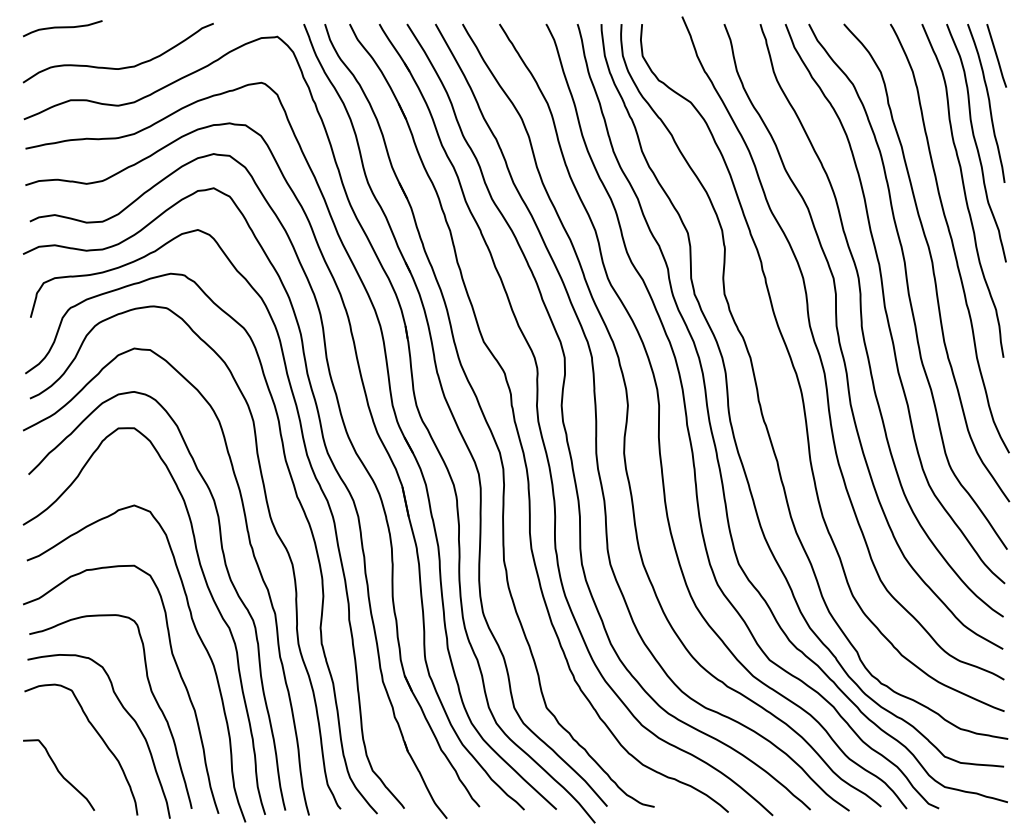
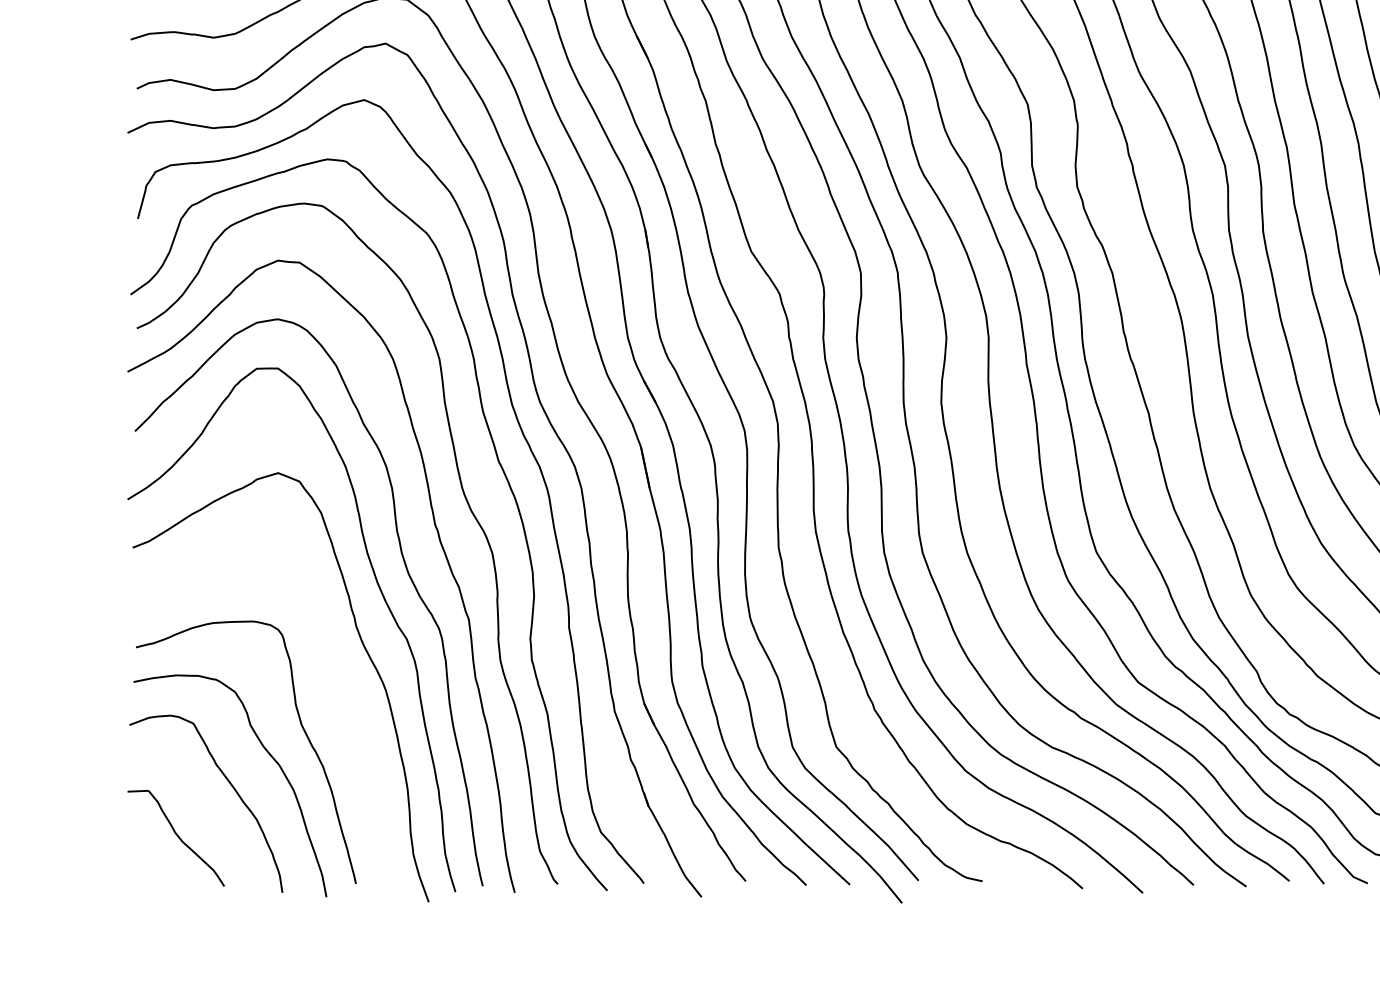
curve: (177, 670) -> (336, 696), removed

